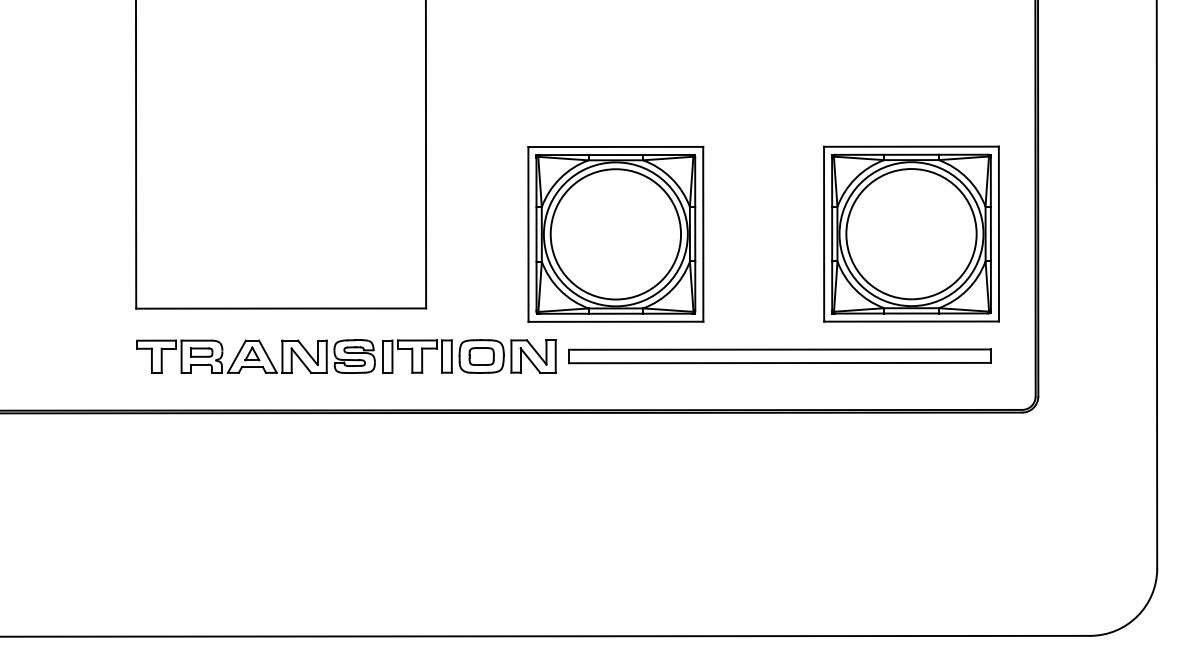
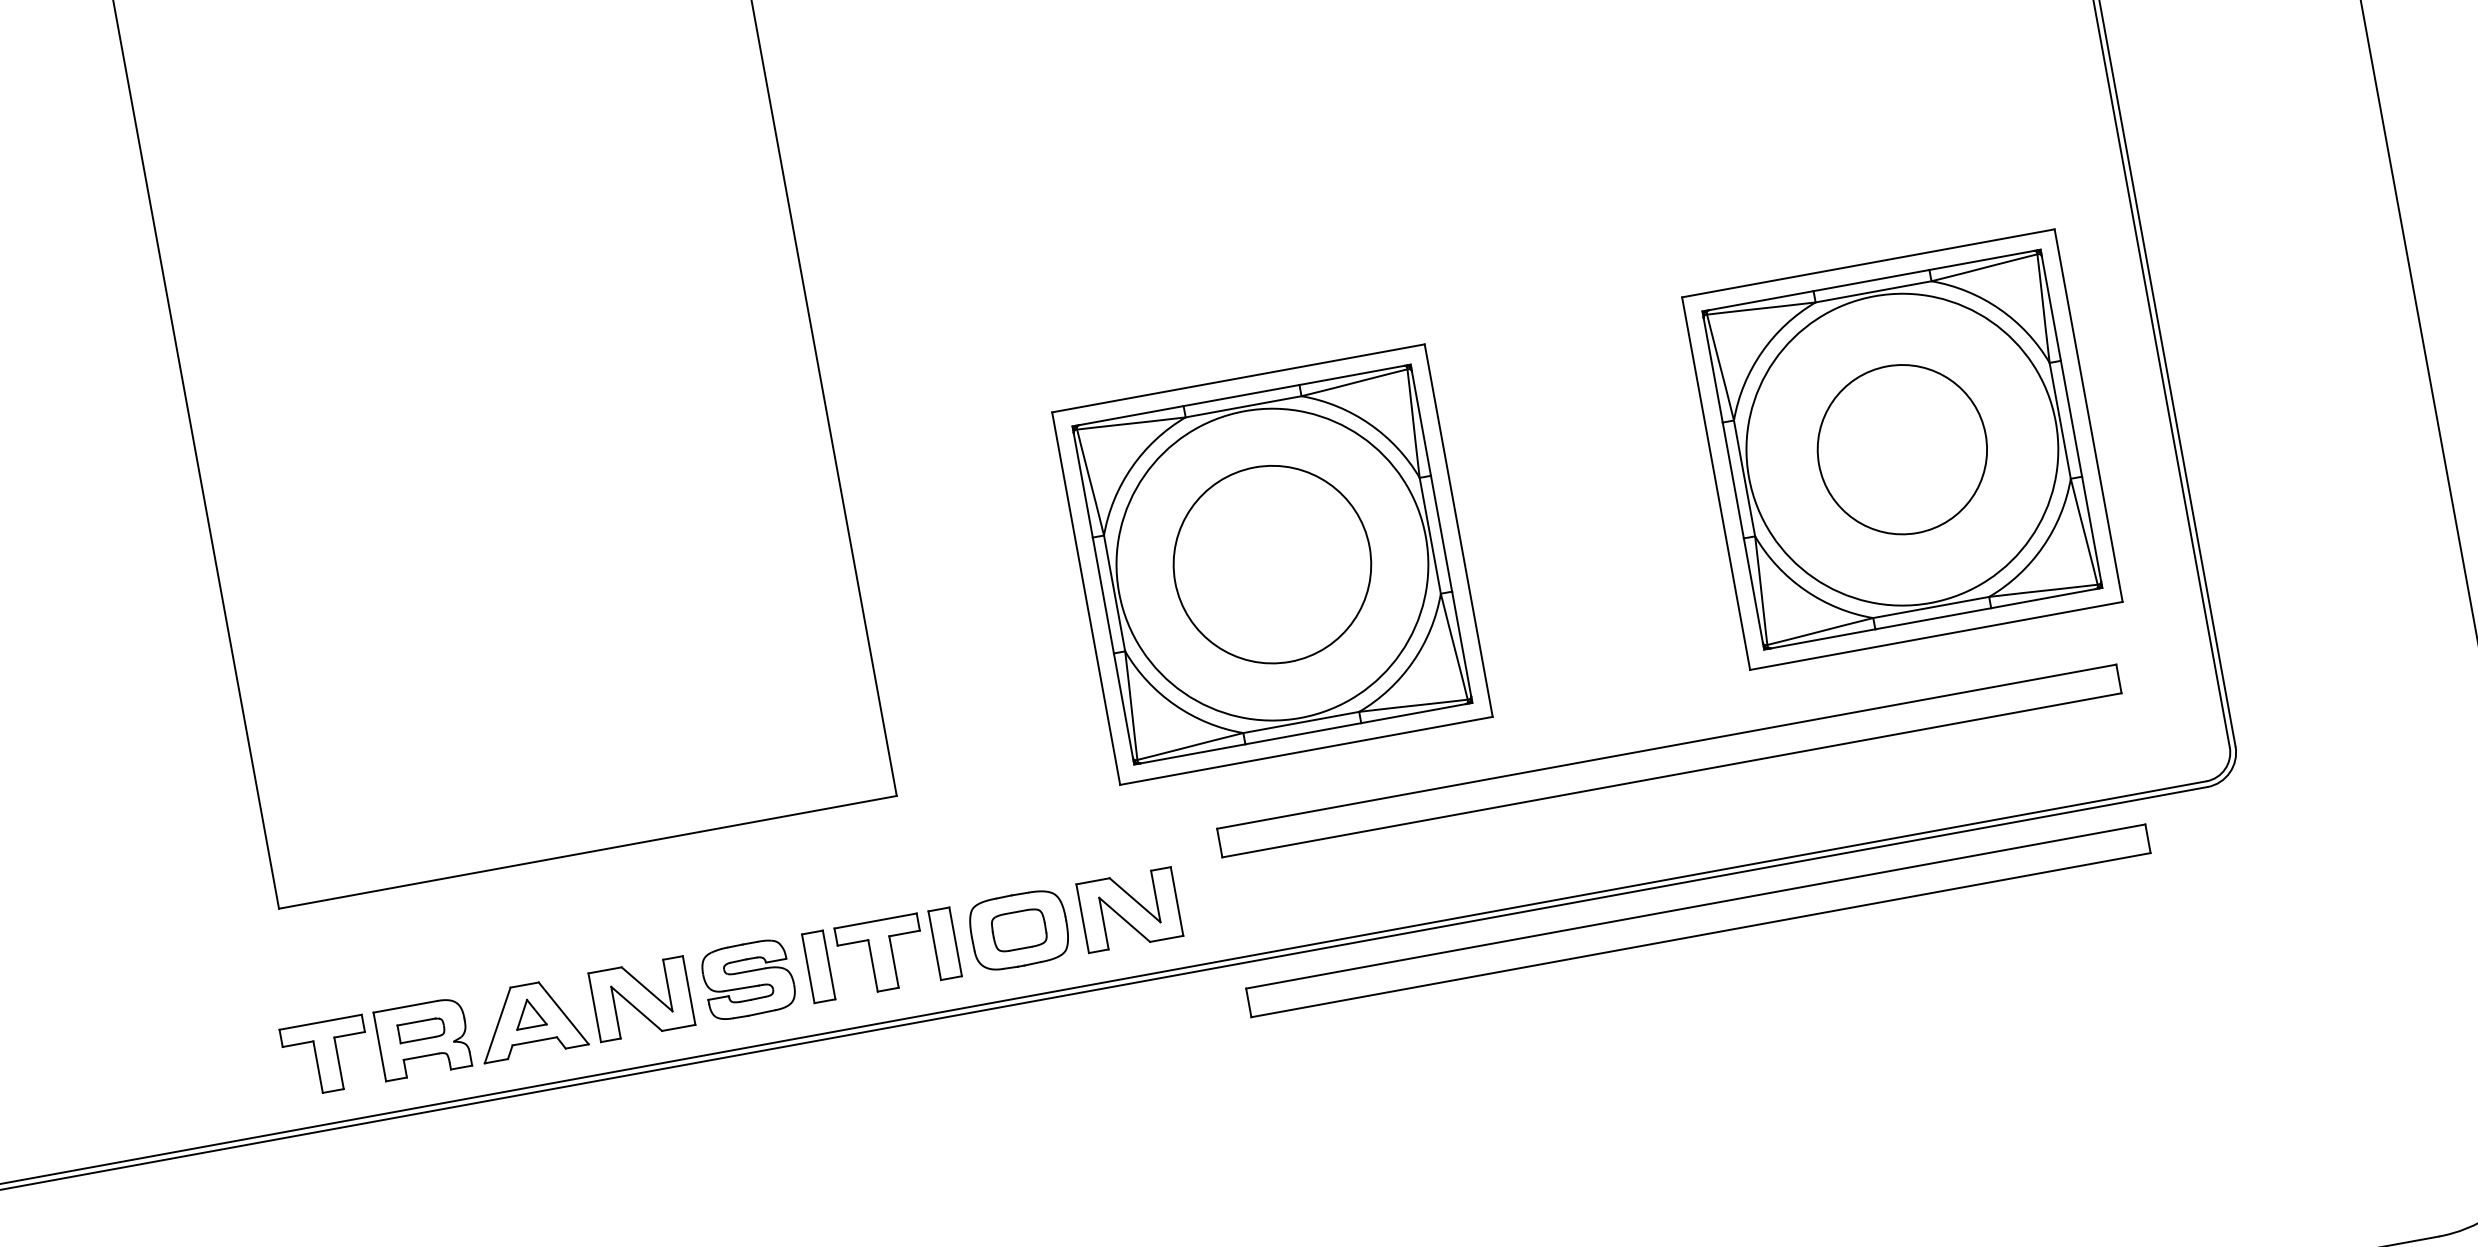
circle: (615, 234) -> (1271, 565), size x0.7
circle: (911, 234) -> (1902, 450), size x0.6
part: (346, 356) -> (731, 982), moved
part: (779, 431) -> (1697, 921), added

